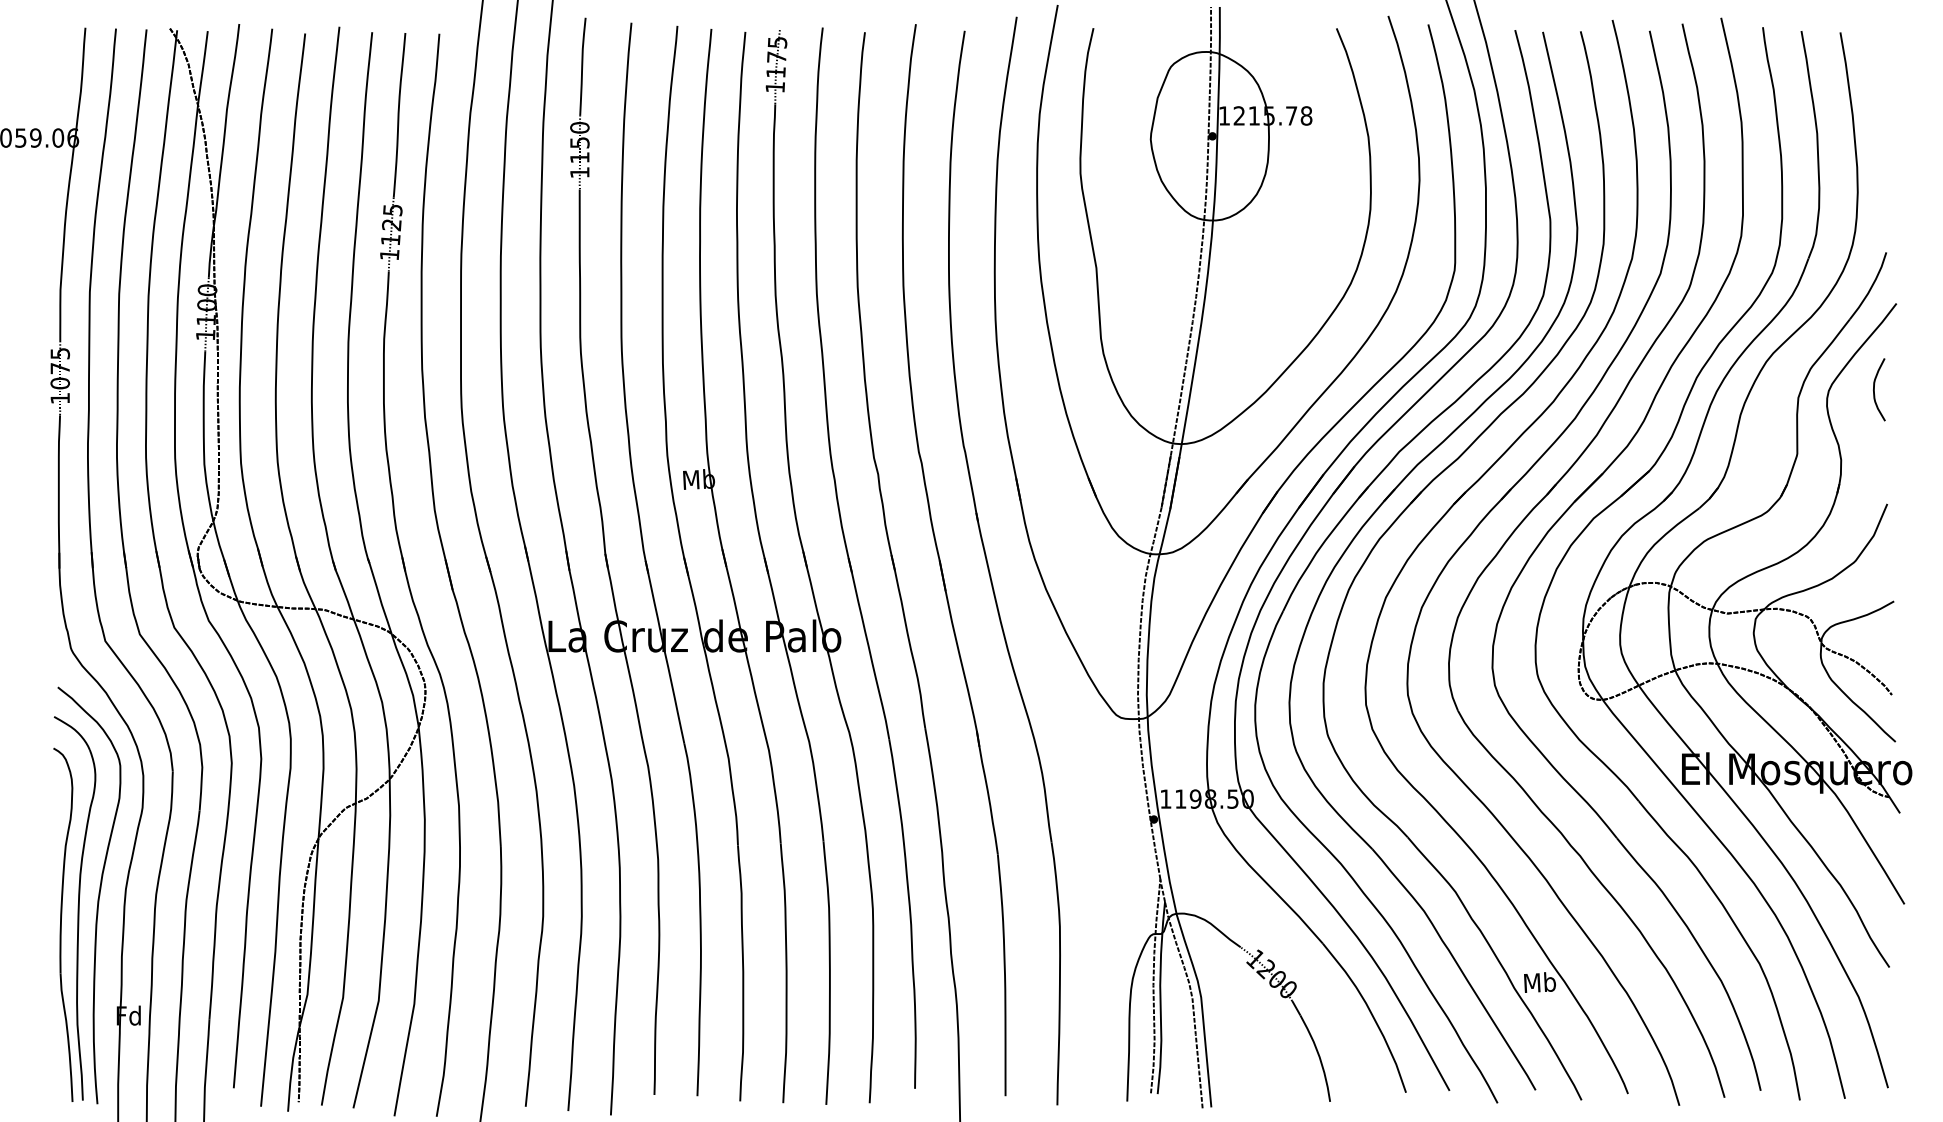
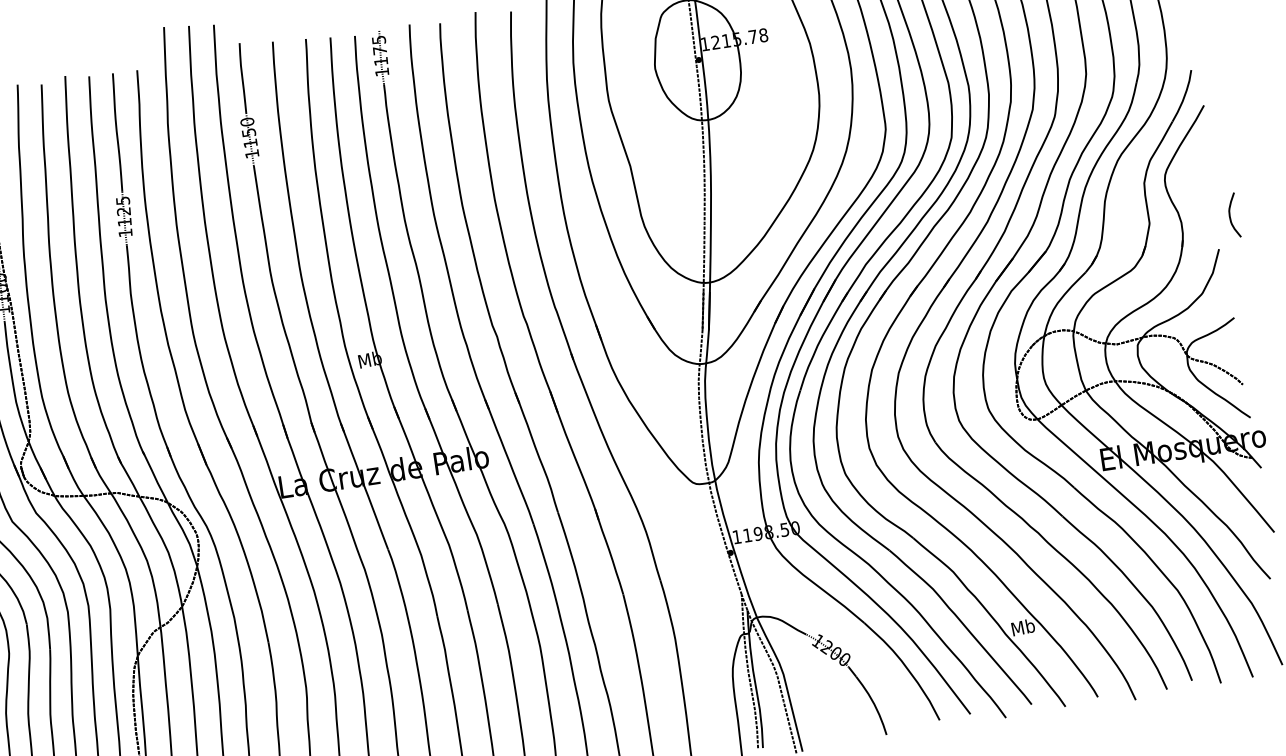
curve: (1874, 389) -> (1230, 215), moved

